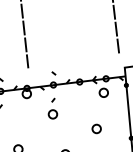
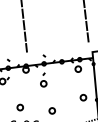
part: (96, 128) -> (83, 97), moved

